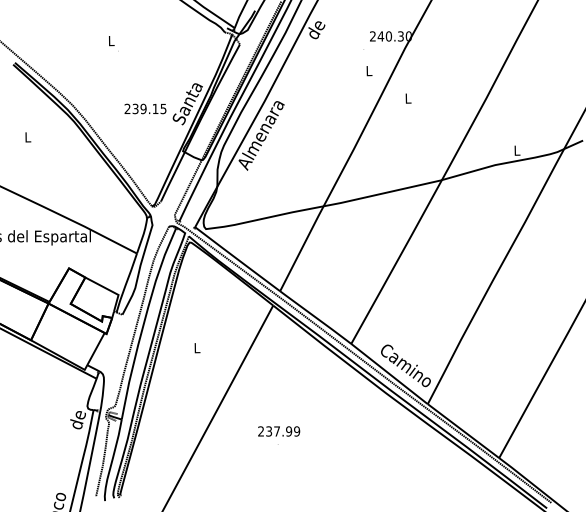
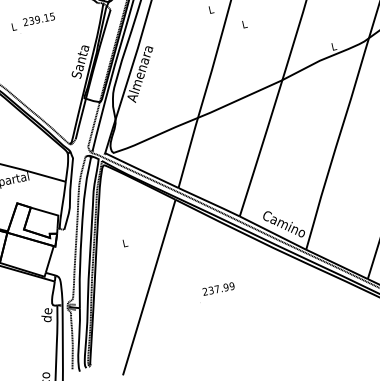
text: (145, 108) -> (38, 19), moved
text: (279, 431) -> (219, 288), moved

